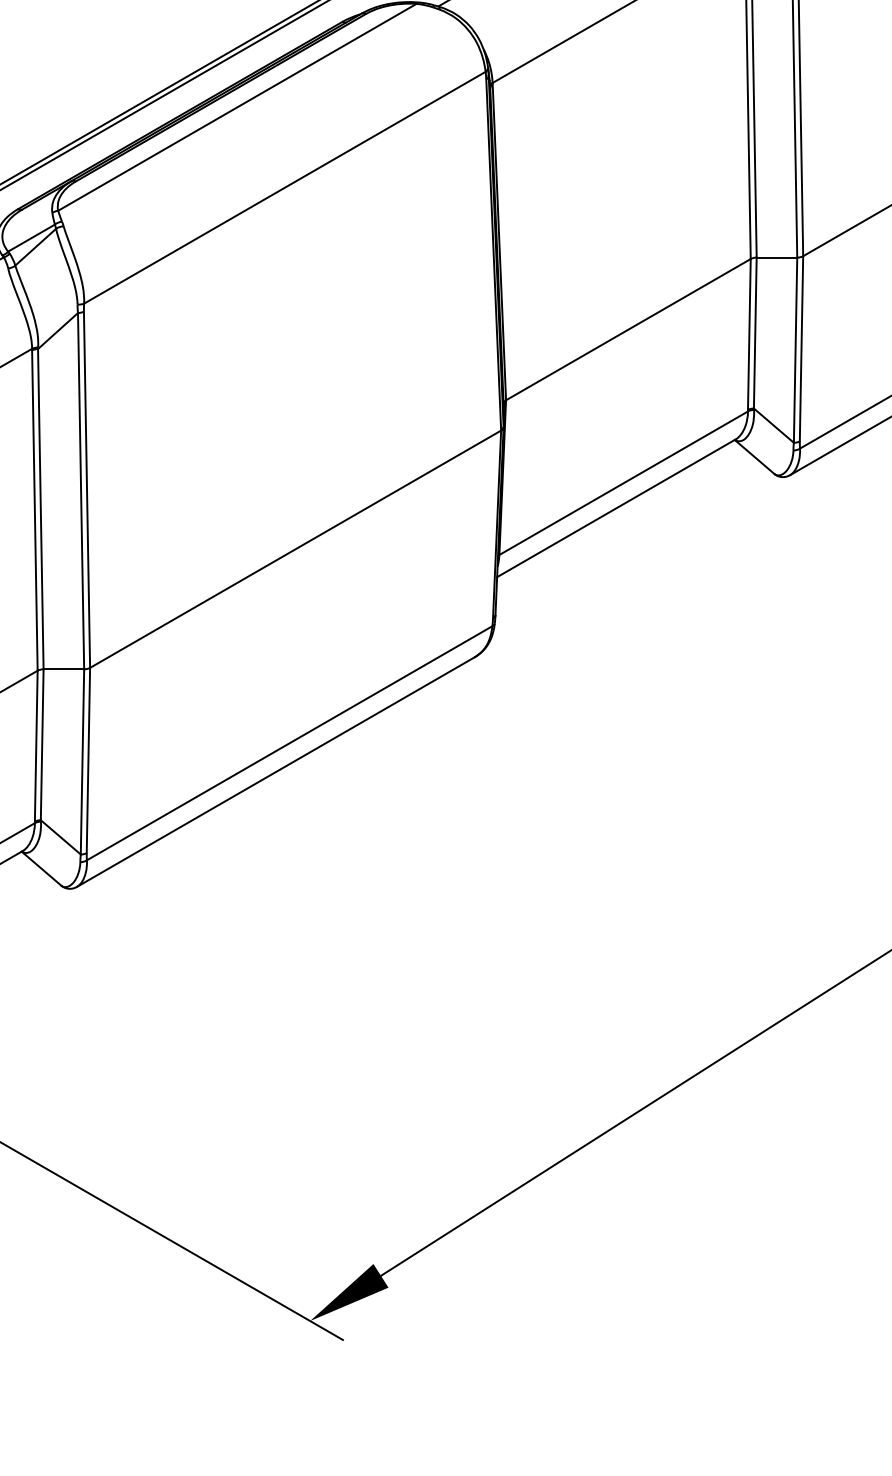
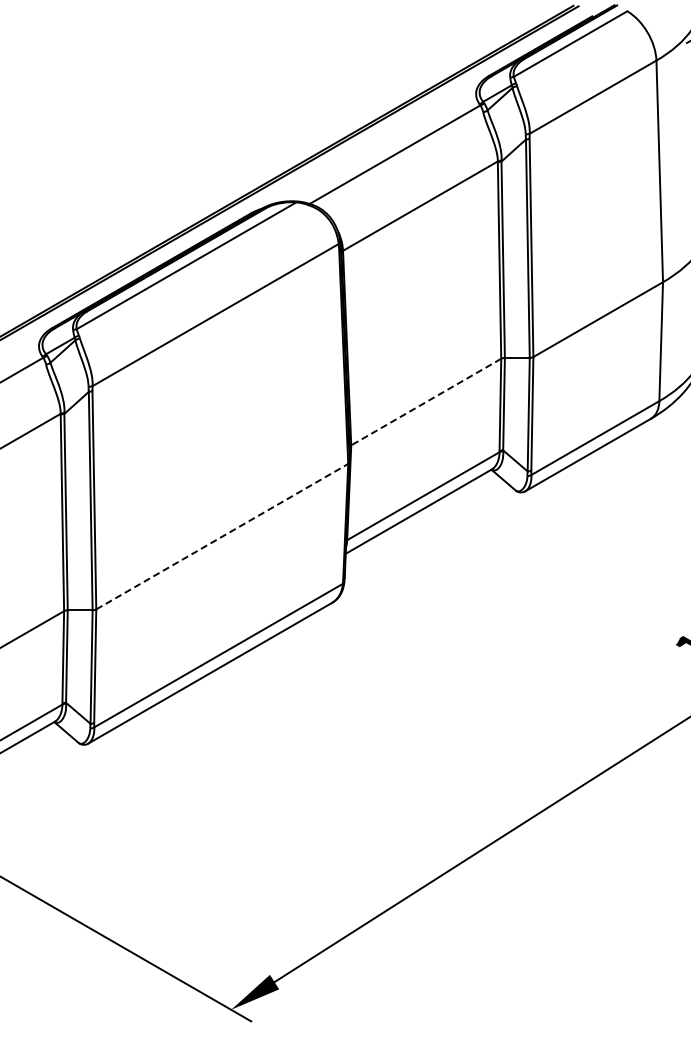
line: (628, 330) -> (426, 402), solid -> dashed
line: (296, 548) -> (222, 536), solid -> dashed

